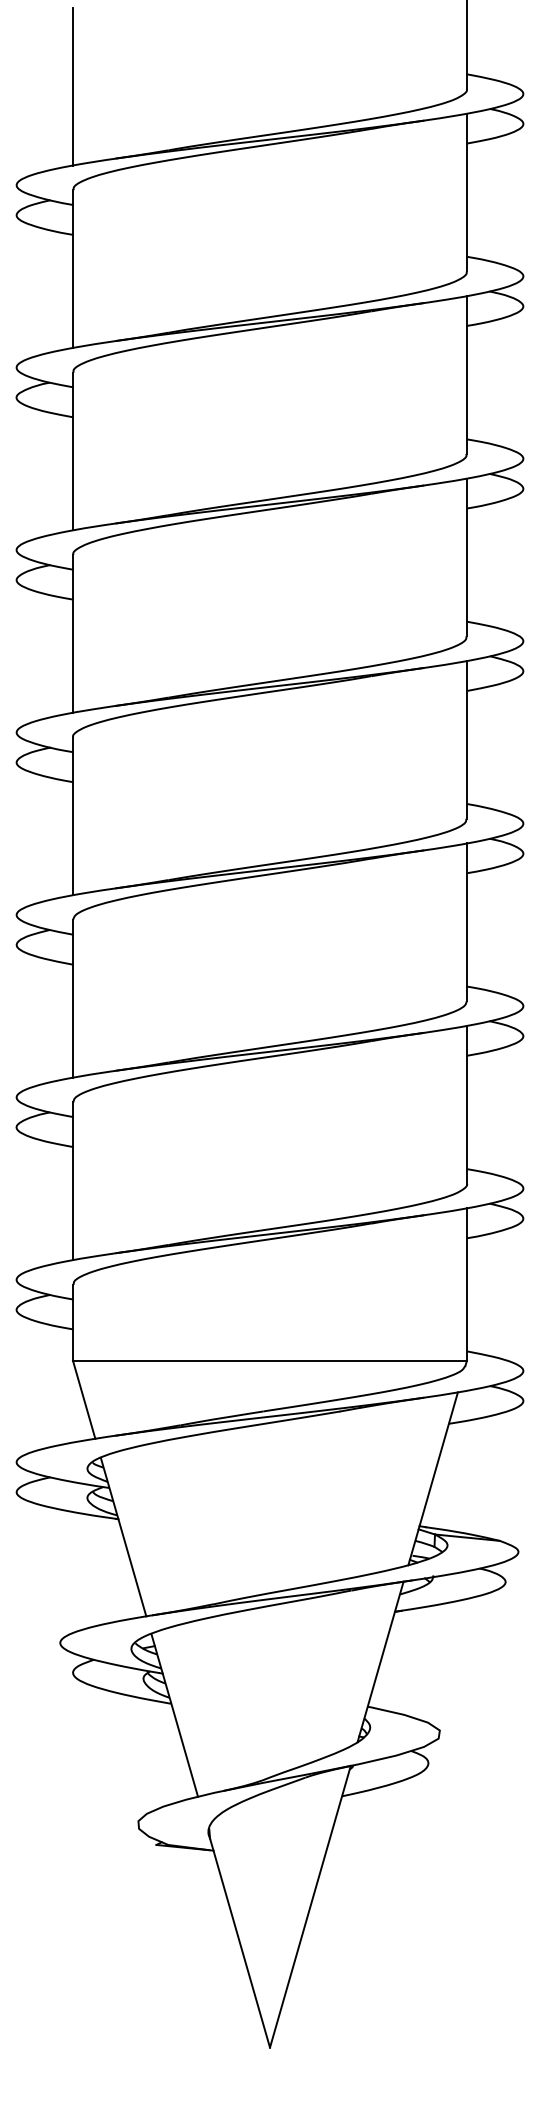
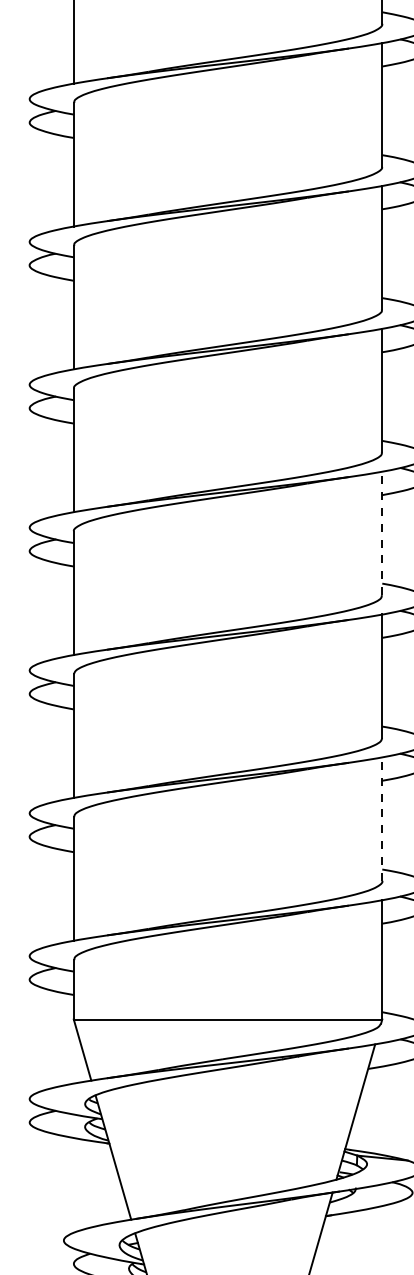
line: (466, 739) -> (381, 533), solid -> dashed
line: (466, 1104) -> (381, 818), solid -> dashed

